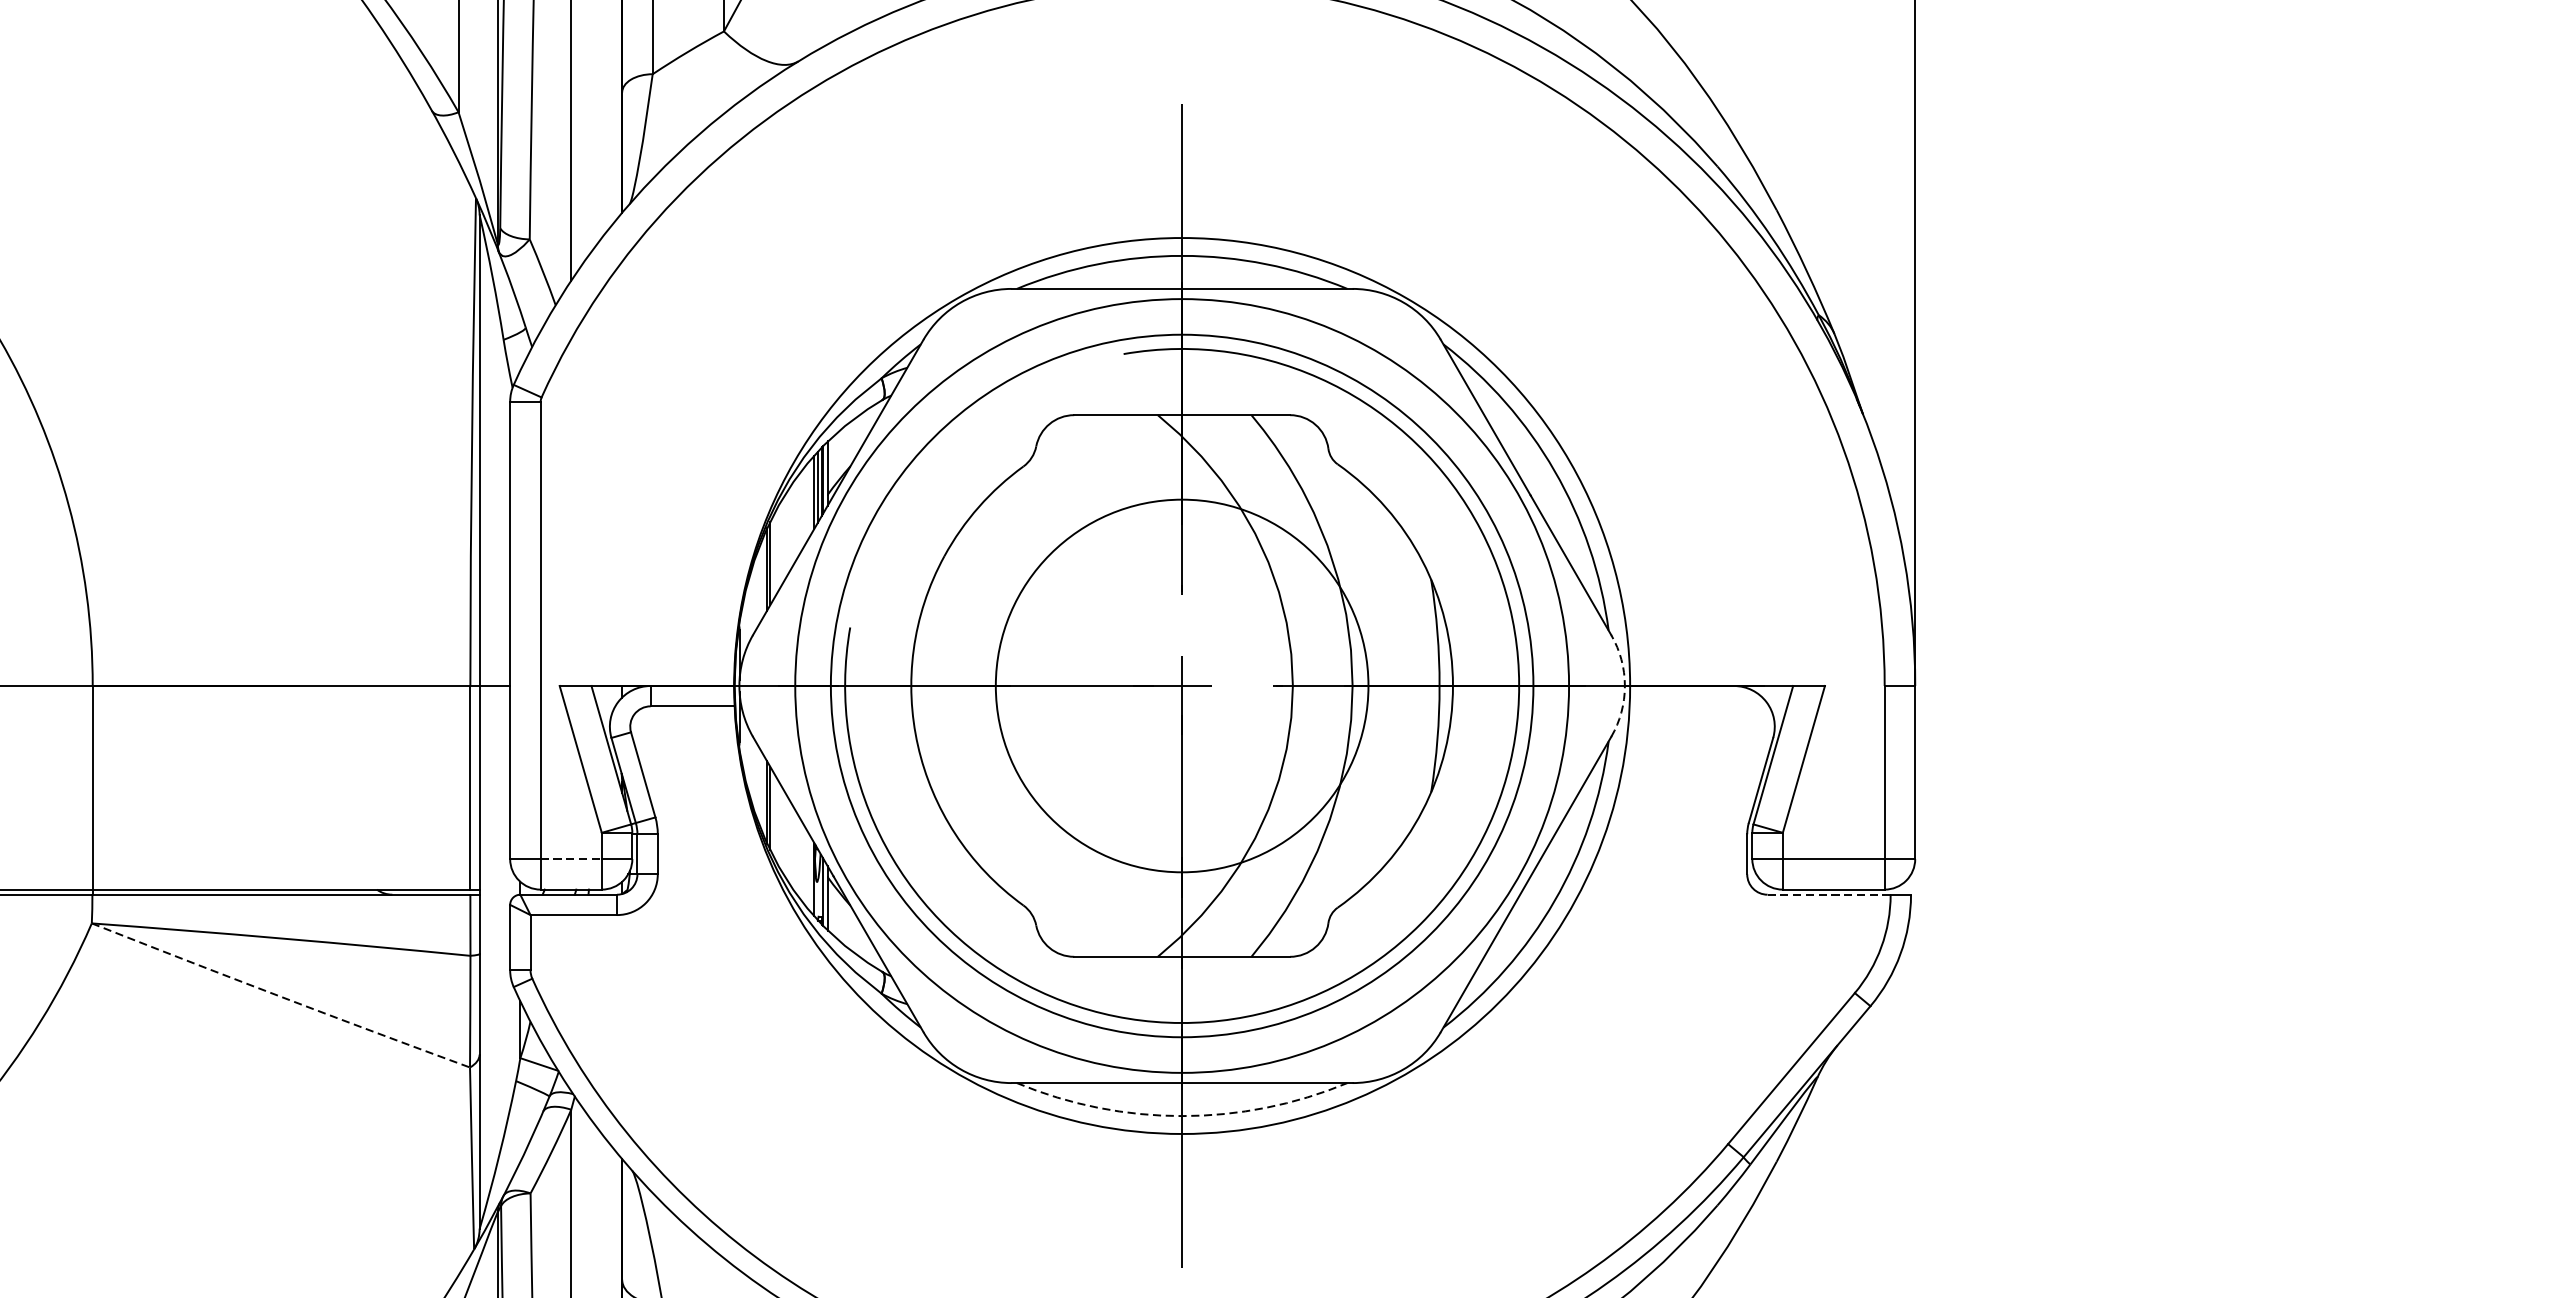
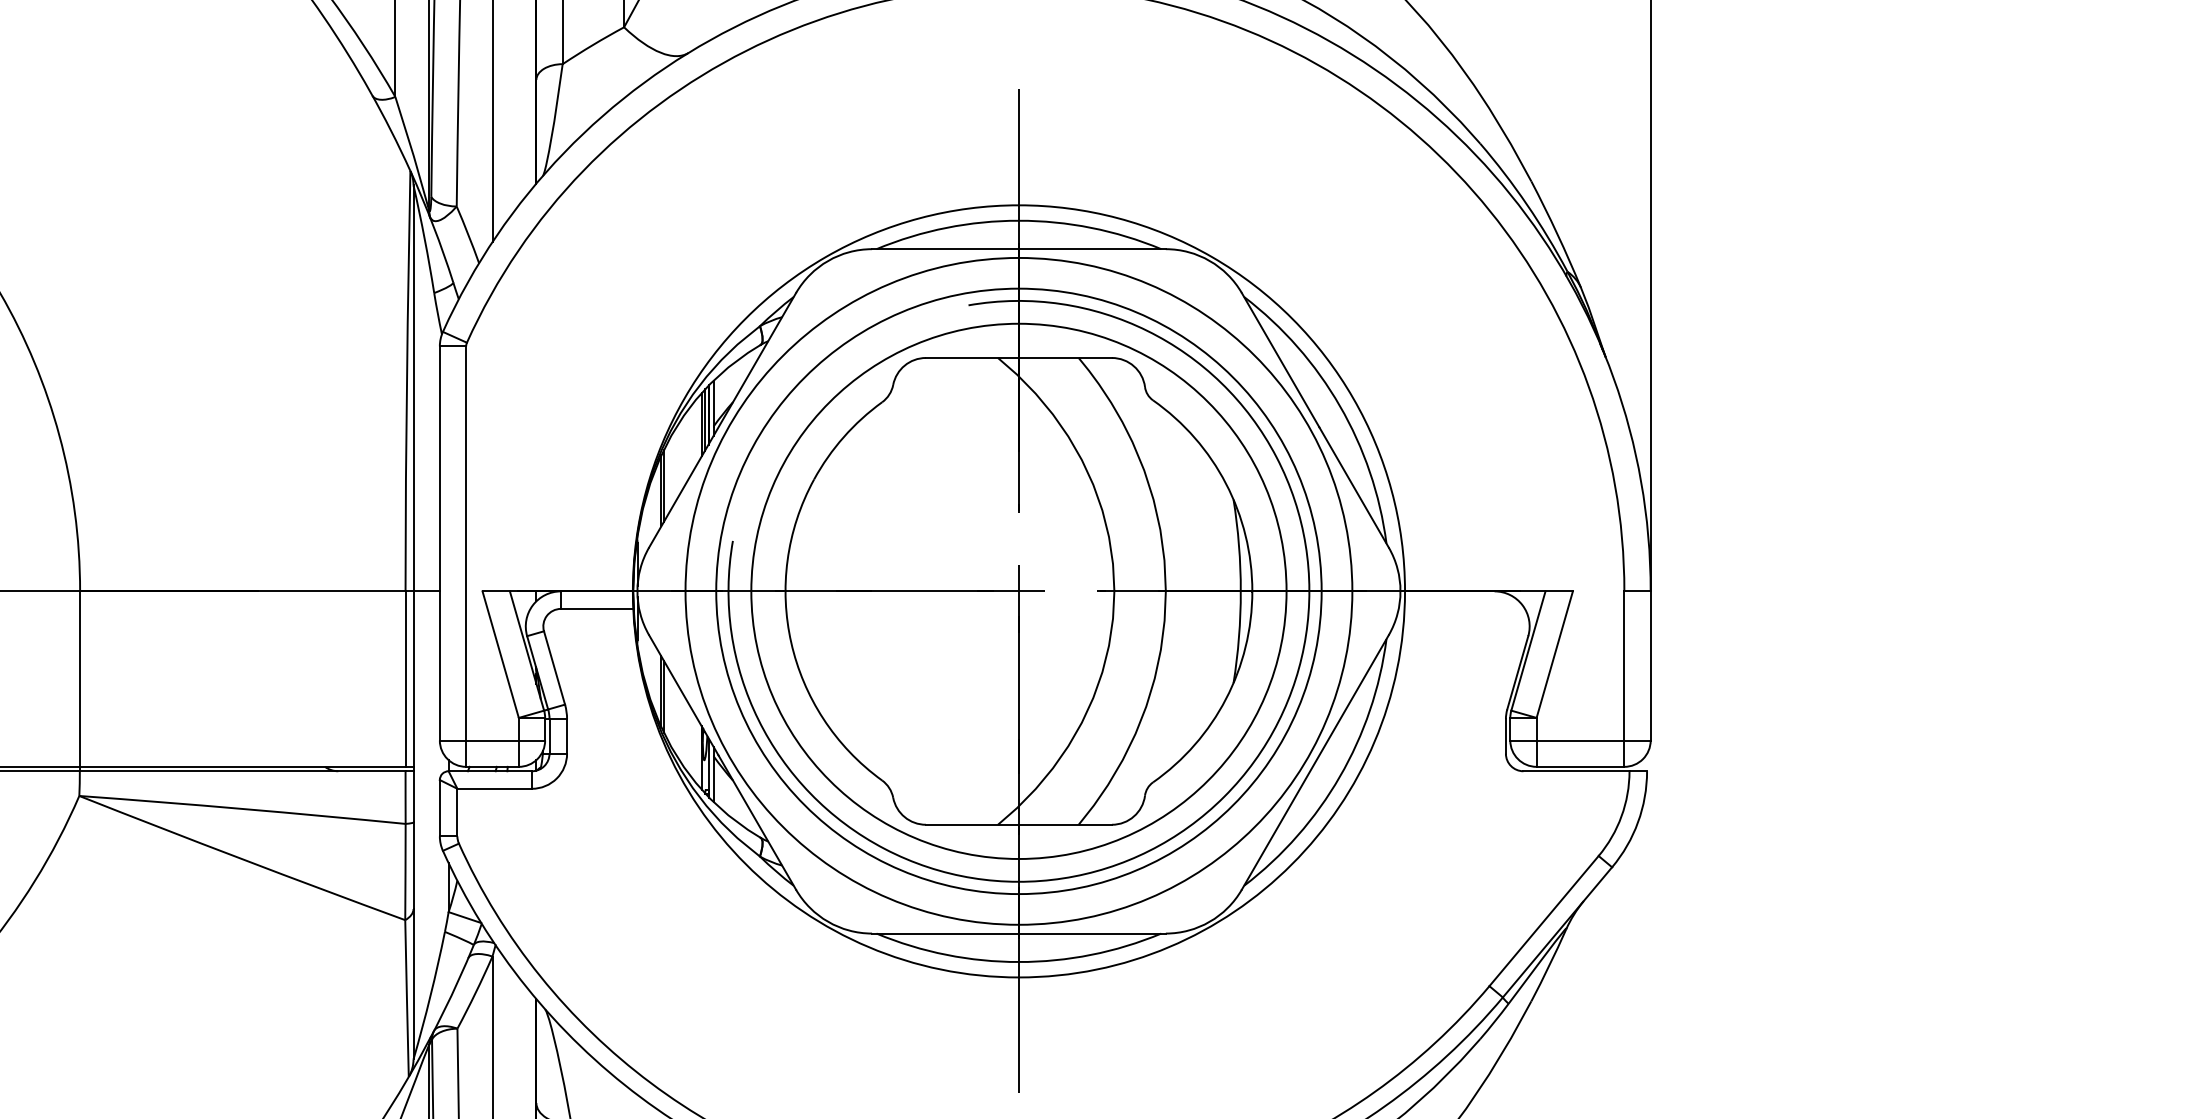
circle: (1181, 684) -> (1018, 590), size x1.67
arc: (1624, 686) -> (1400, 591), dashed -> solid
line: (572, 859) -> (493, 740), dashed -> solid
line: (1829, 895) -> (1576, 771), dashed -> solid
arc: (279, 997) -> (241, 859), dashed -> solid
arc: (1181, 1116) -> (1018, 962), dashed -> solid

